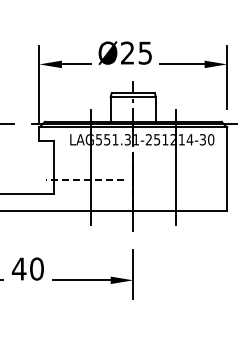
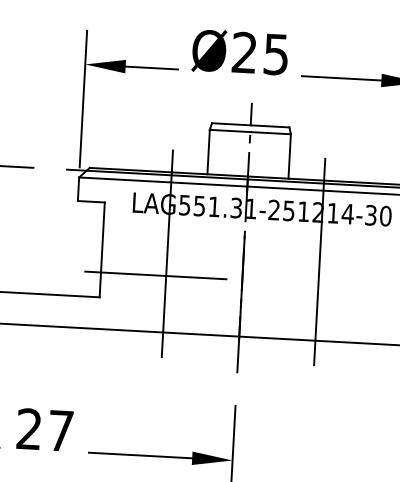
line: (84, 179) -> (154, 275), dashed -> solid
text: (27, 268) -> (44, 429), 40 -> 27

